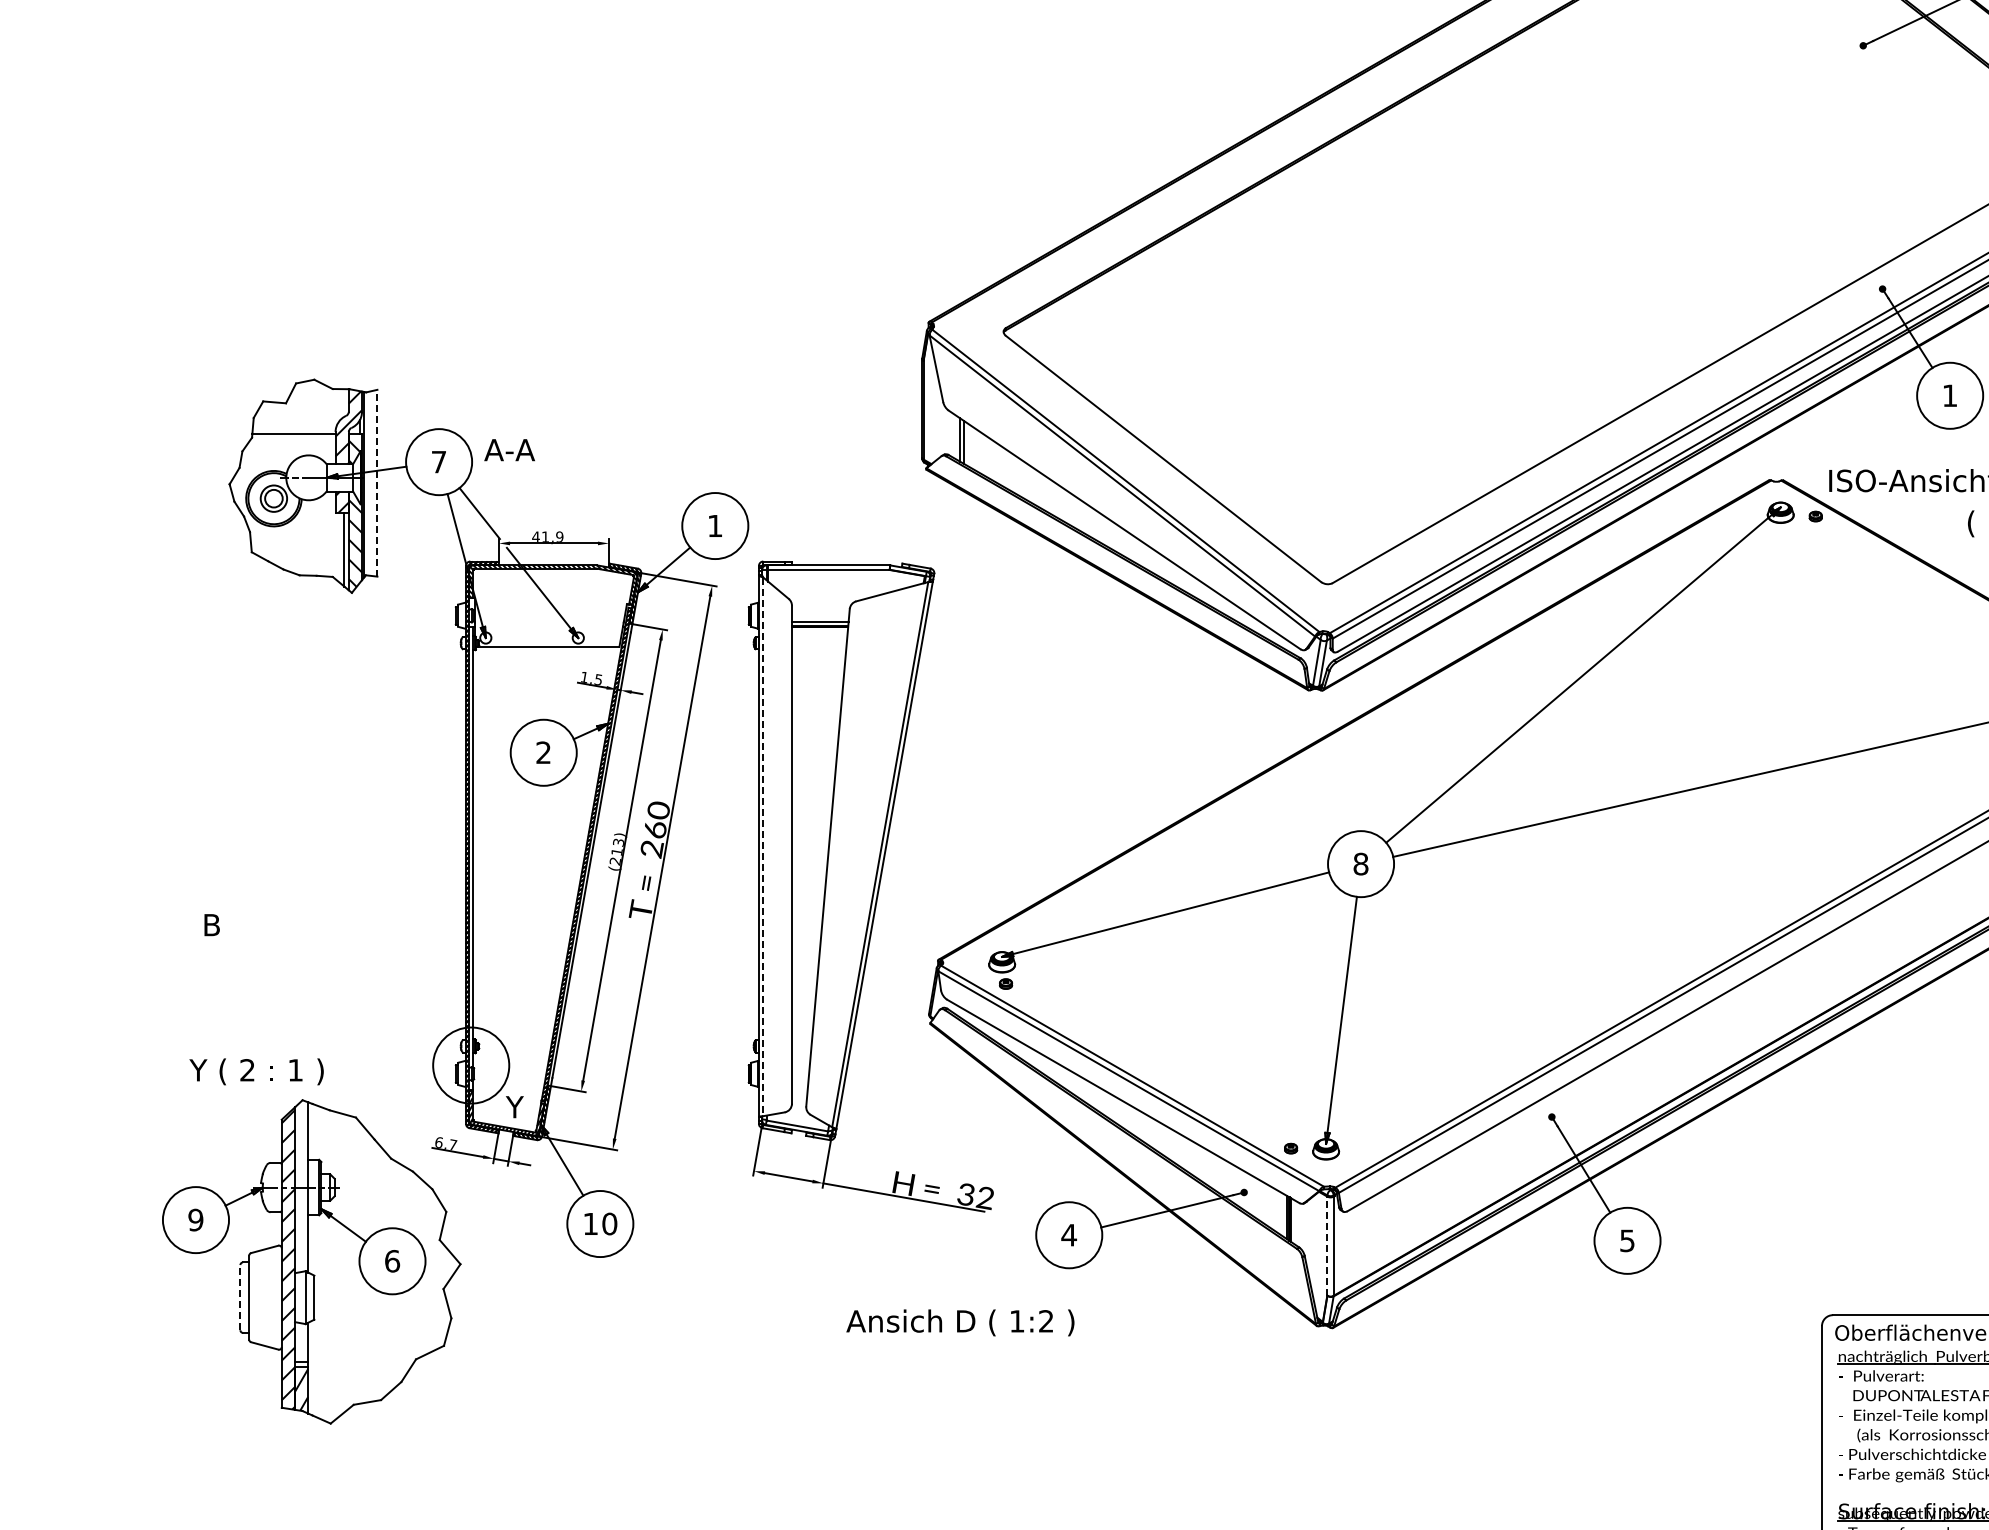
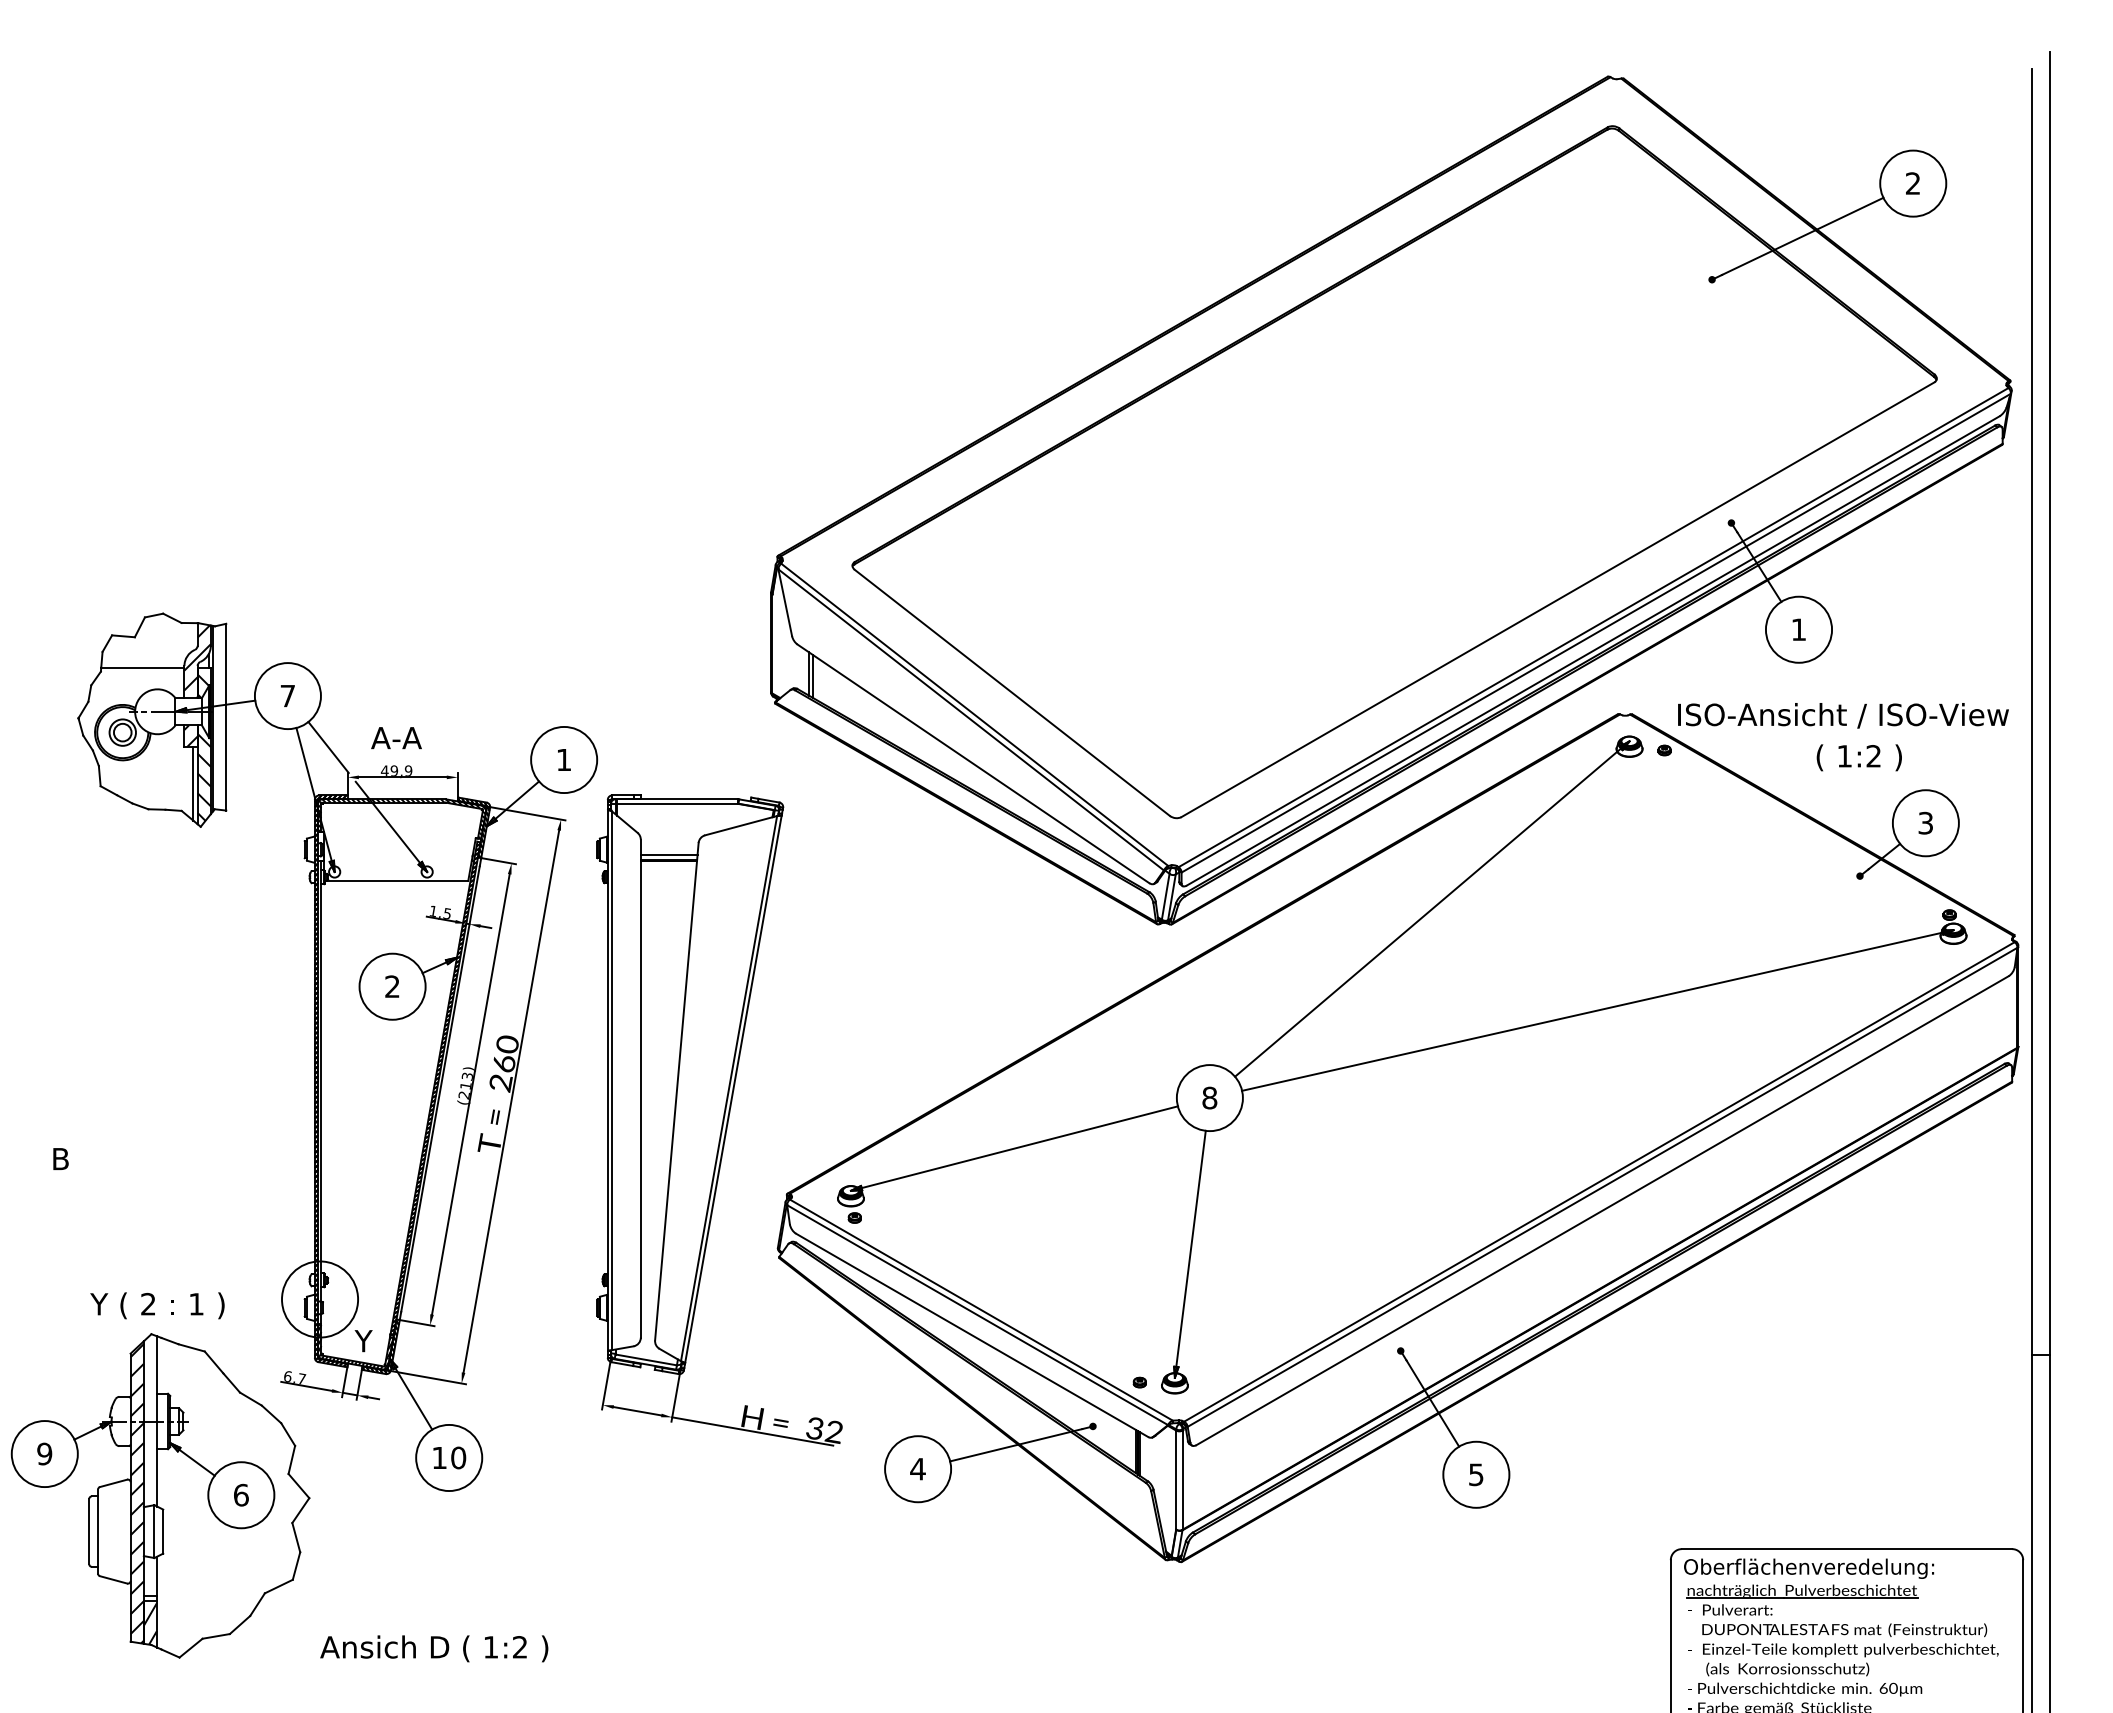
text: (509, 450) -> (396, 738), moved
line: (377, 482) -> (226, 716), dashed -> solid
text: (545, 536) -> (394, 770), 41,9 -> 49,9
line: (763, 847) -> (612, 1081), dashed -> solid
text: (256, 1071) -> (157, 1305), moved
line: (1327, 1246) -> (1176, 1480), dashed -> solid
line: (240, 1297) -> (89, 1531), dashed -> solid
text: (960, 1322) -> (434, 1648), moved

